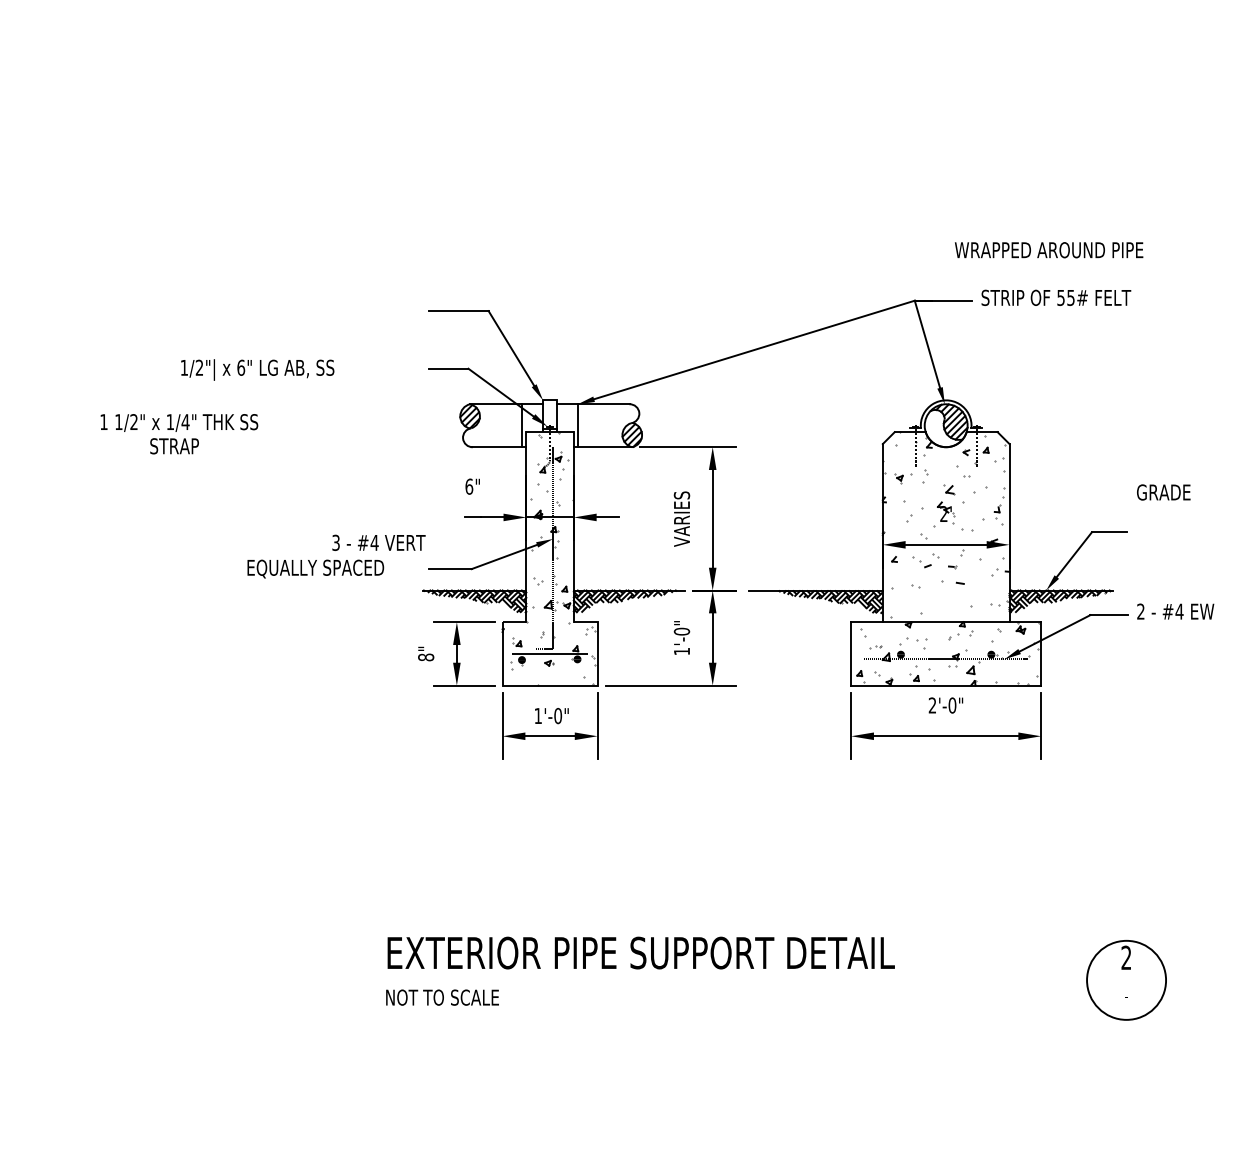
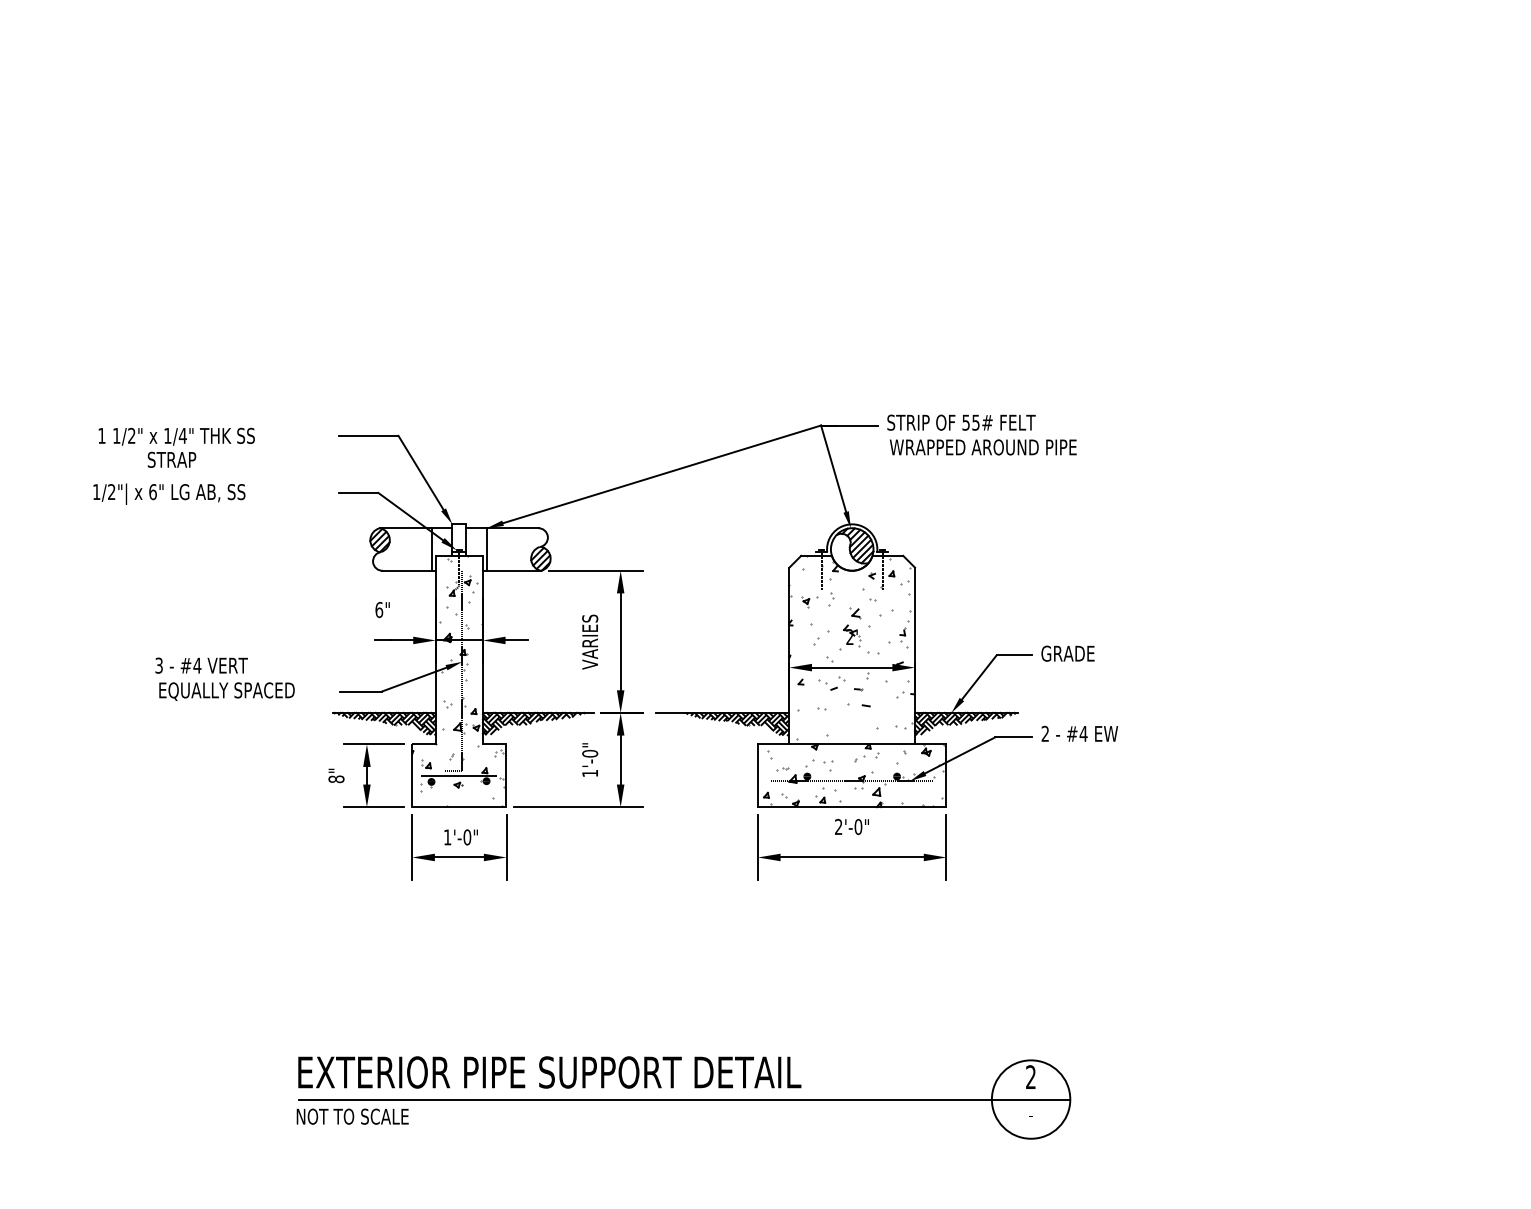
text: (1049, 250) -> (983, 447), moved
text: (179, 433) -> (176, 447), moved
text: (1163, 492) -> (1067, 653), moved
text: (378, 542) -> (201, 665), moved
line: (777, 980) -> (684, 1099), added

